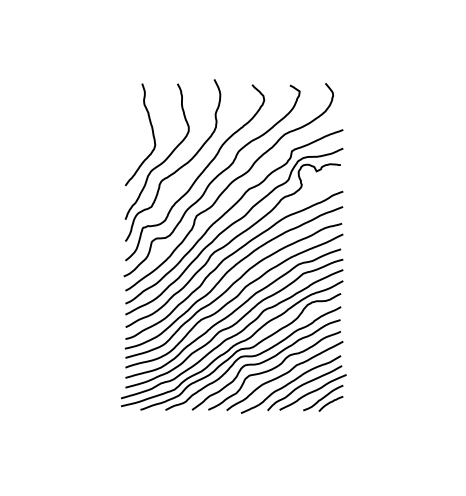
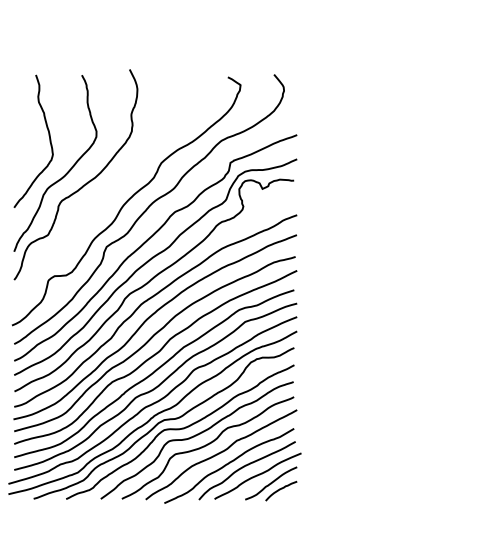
curve: (198, 175) -> (109, 194), removed

